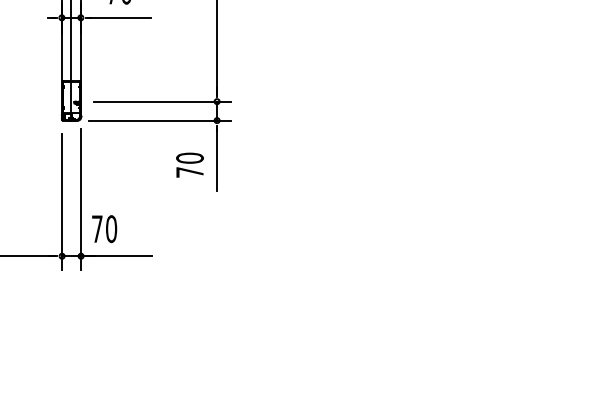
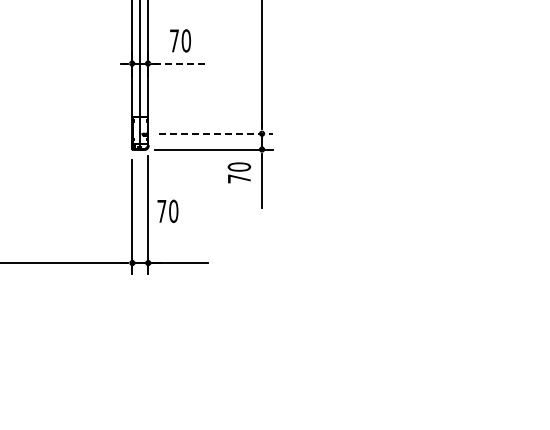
line: (119, 17) -> (180, 63), solid -> dashed
line: (162, 101) -> (216, 133), solid -> dashed
text: (188, 164) -> (238, 172), moved
text: (104, 228) -> (167, 210), moved

